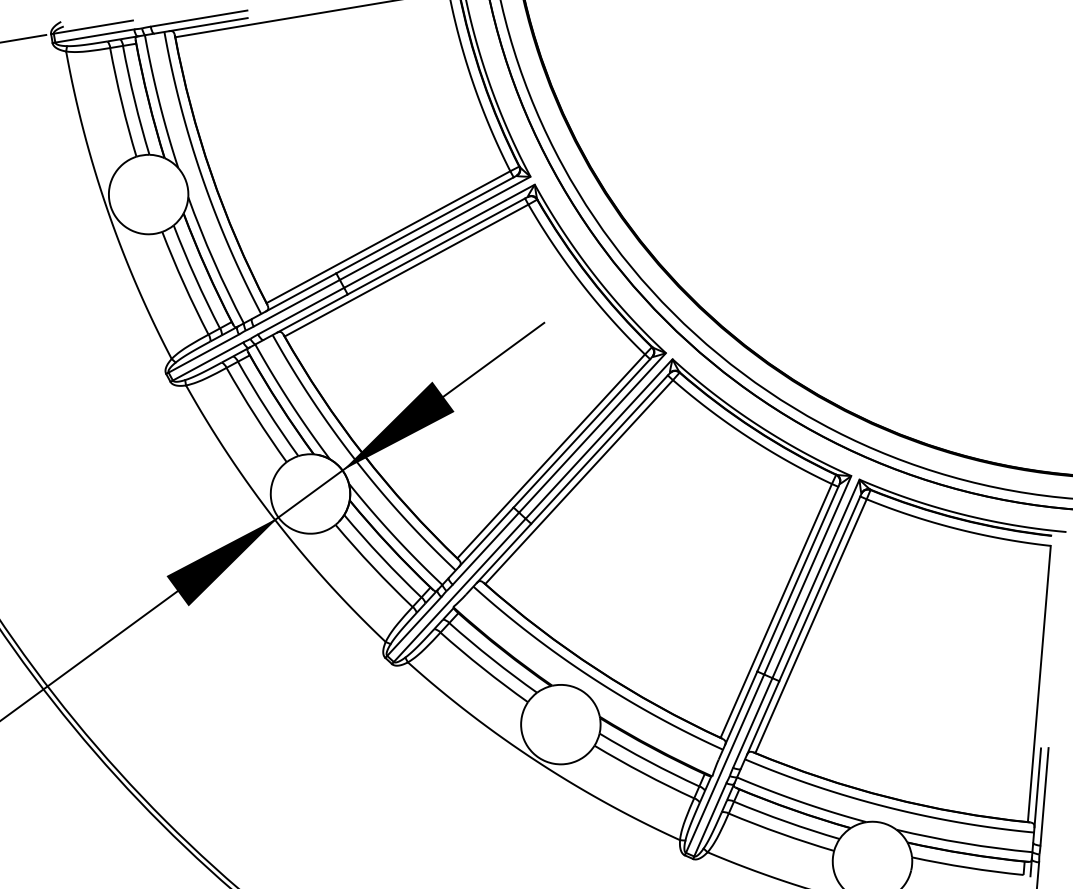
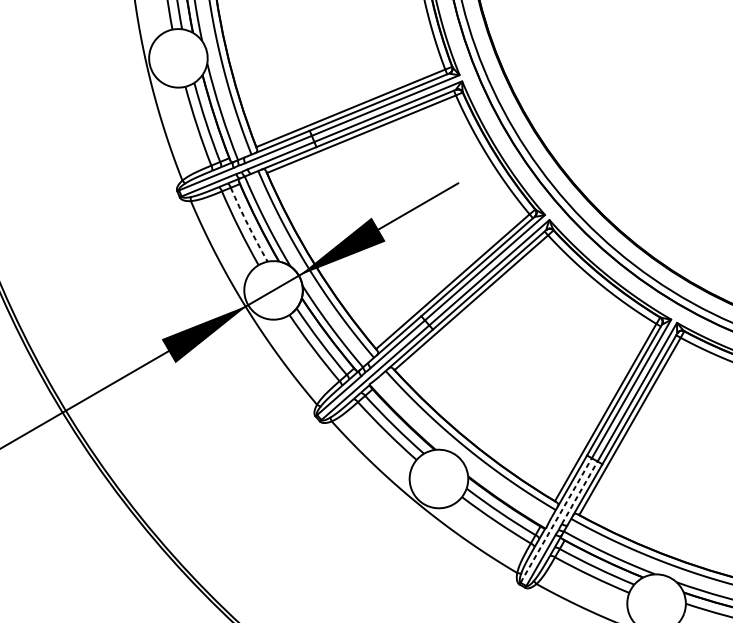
arc: (266, 409) -> (247, 225), solid -> dashed
line: (752, 722) -> (579, 492), solid -> dashed
line: (725, 763) -> (556, 520), solid -> dashed

